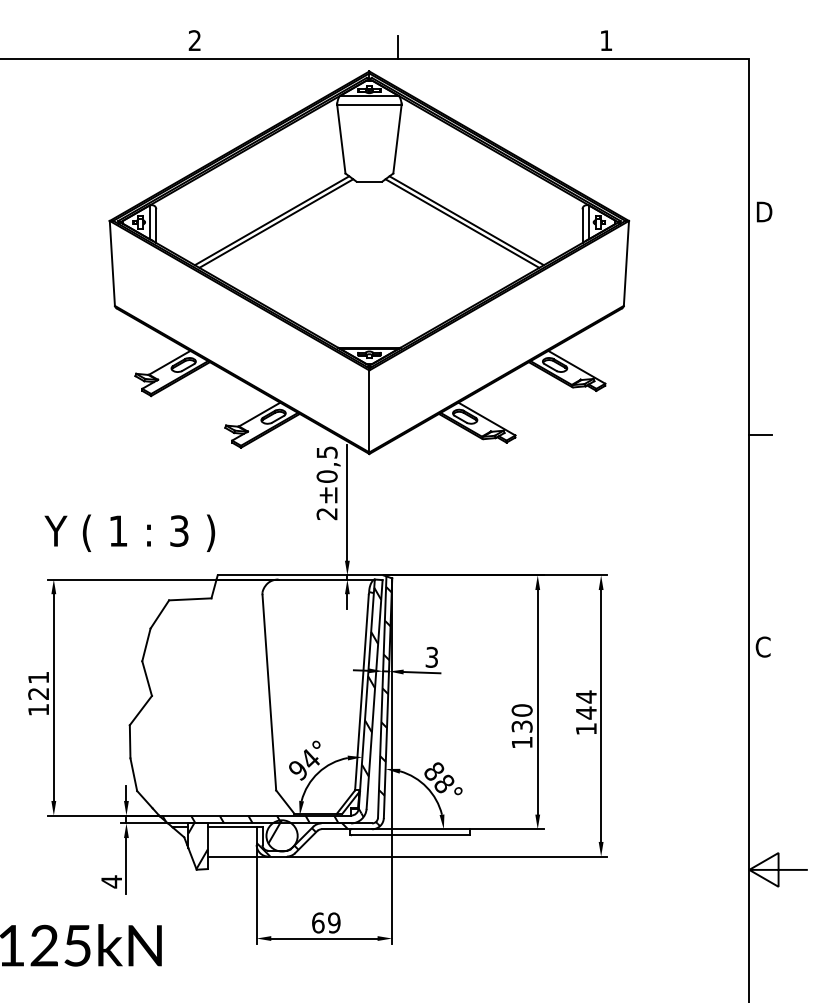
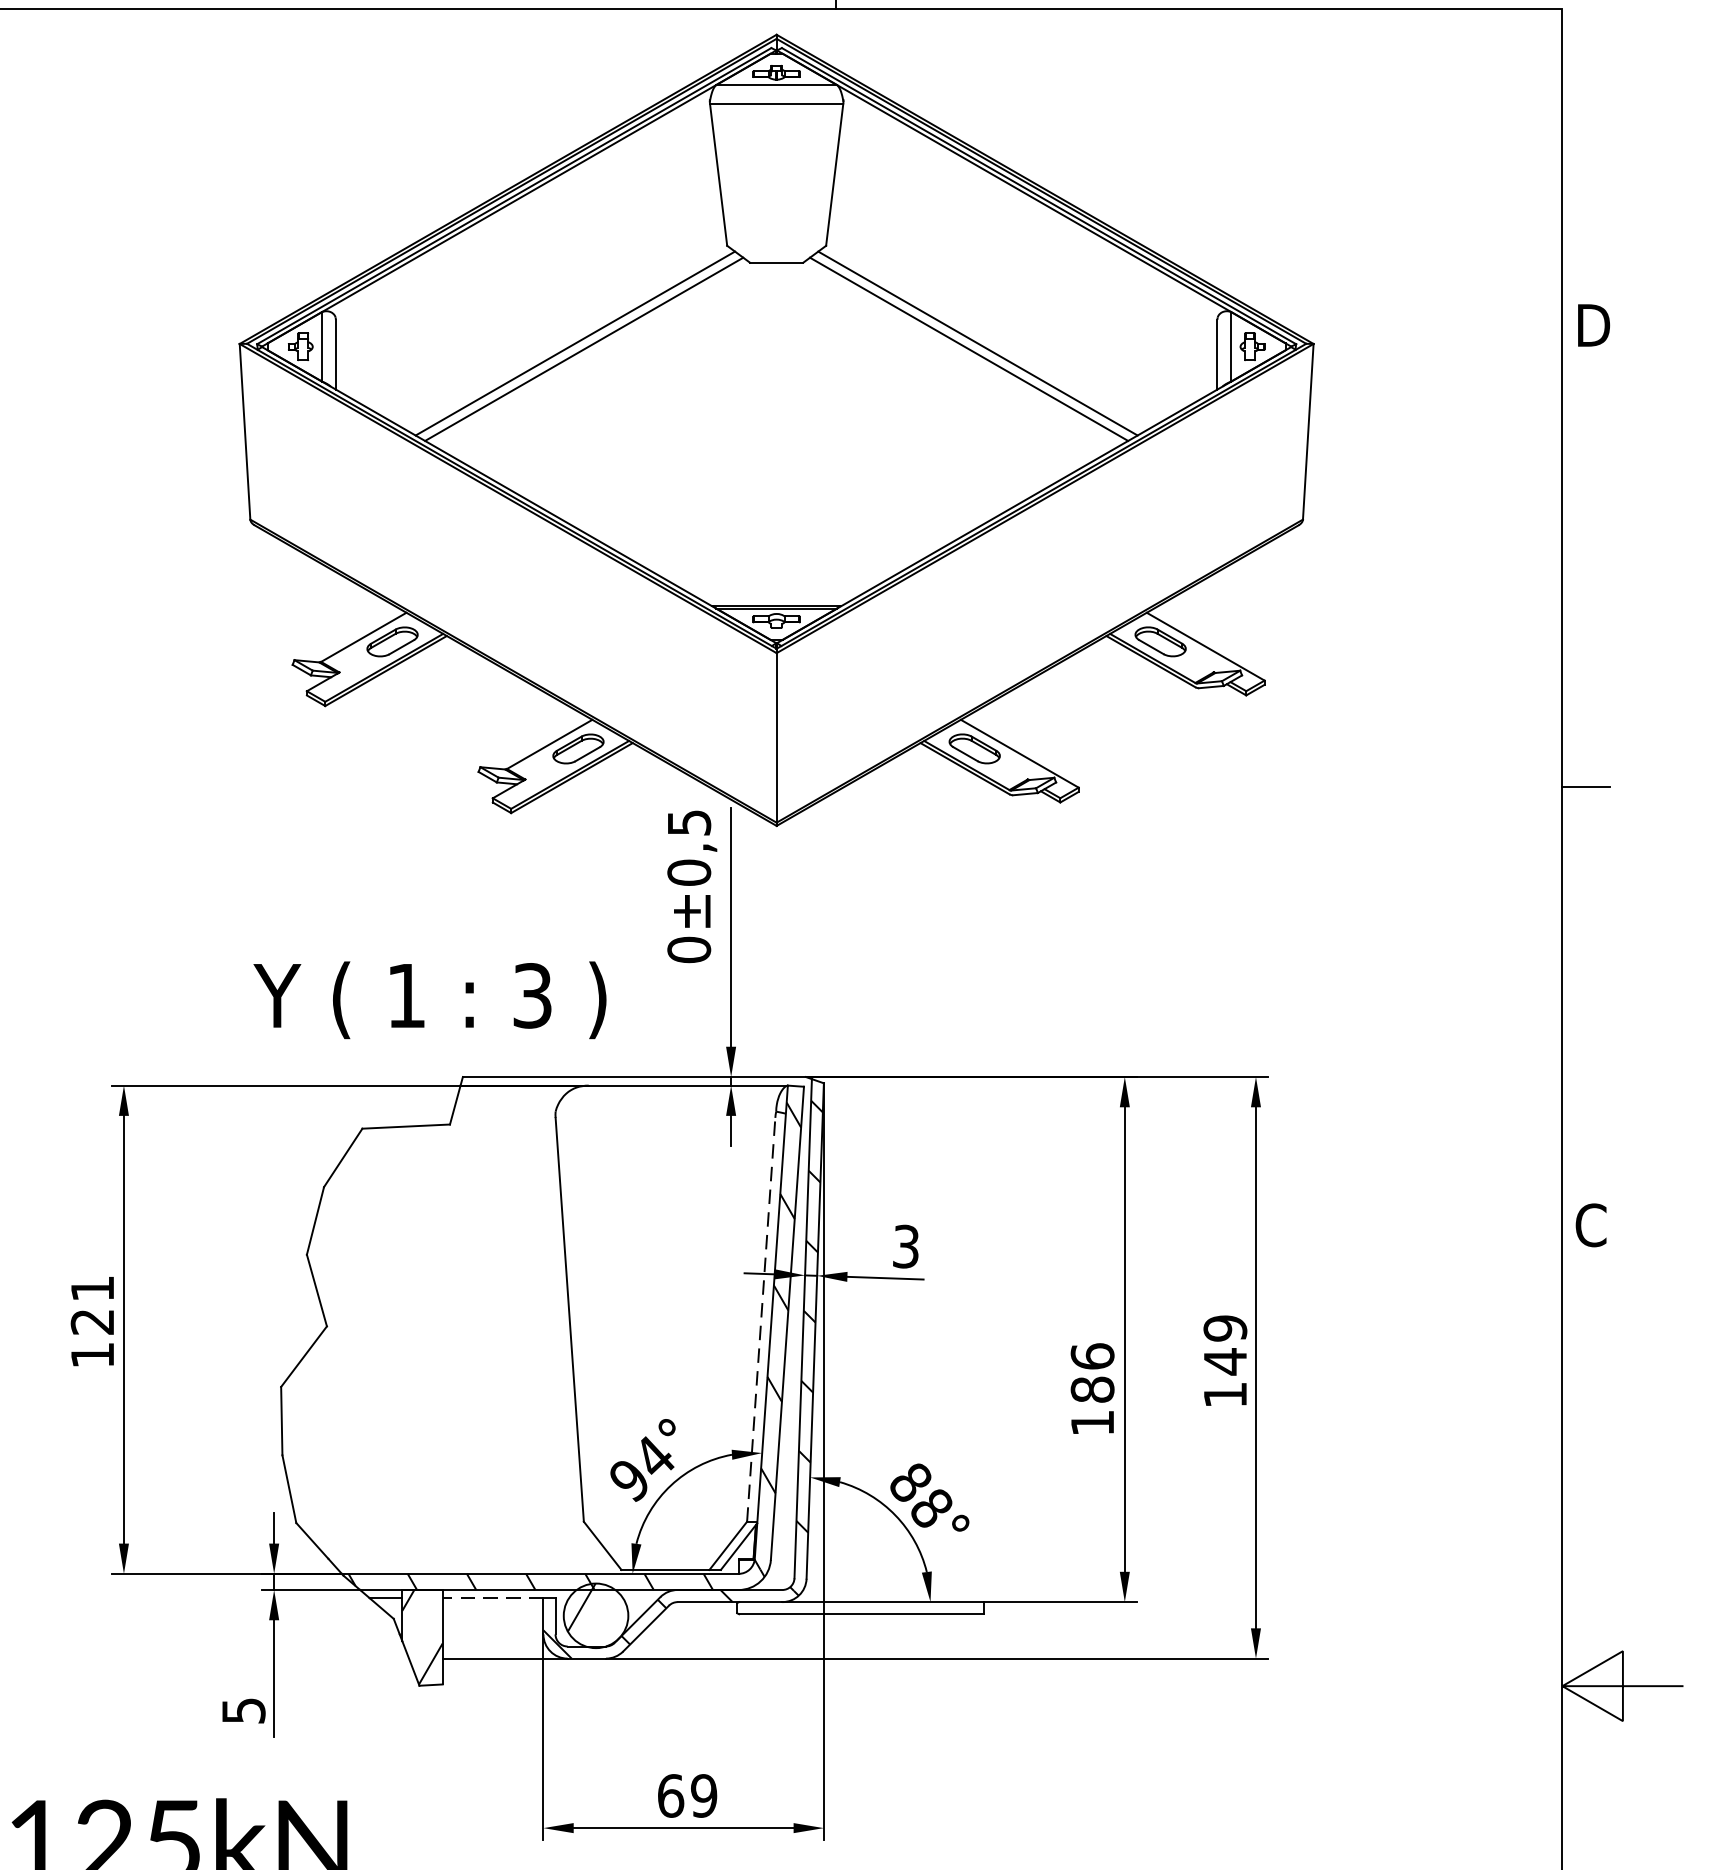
text: (326, 513) -> (687, 949), 2 -> 0
text: (129, 532) -> (429, 998), moved
line: (361, 692) -> (760, 1319), solid -> dashed
text: (585, 696) -> (1223, 1327), 144 -> 149
text: (521, 718) -> (1091, 1373), 130 -> 186
line: (231, 827) -> (491, 1598), solid -> dashed
text: (111, 881) -> (243, 1710), 4 -> 5

